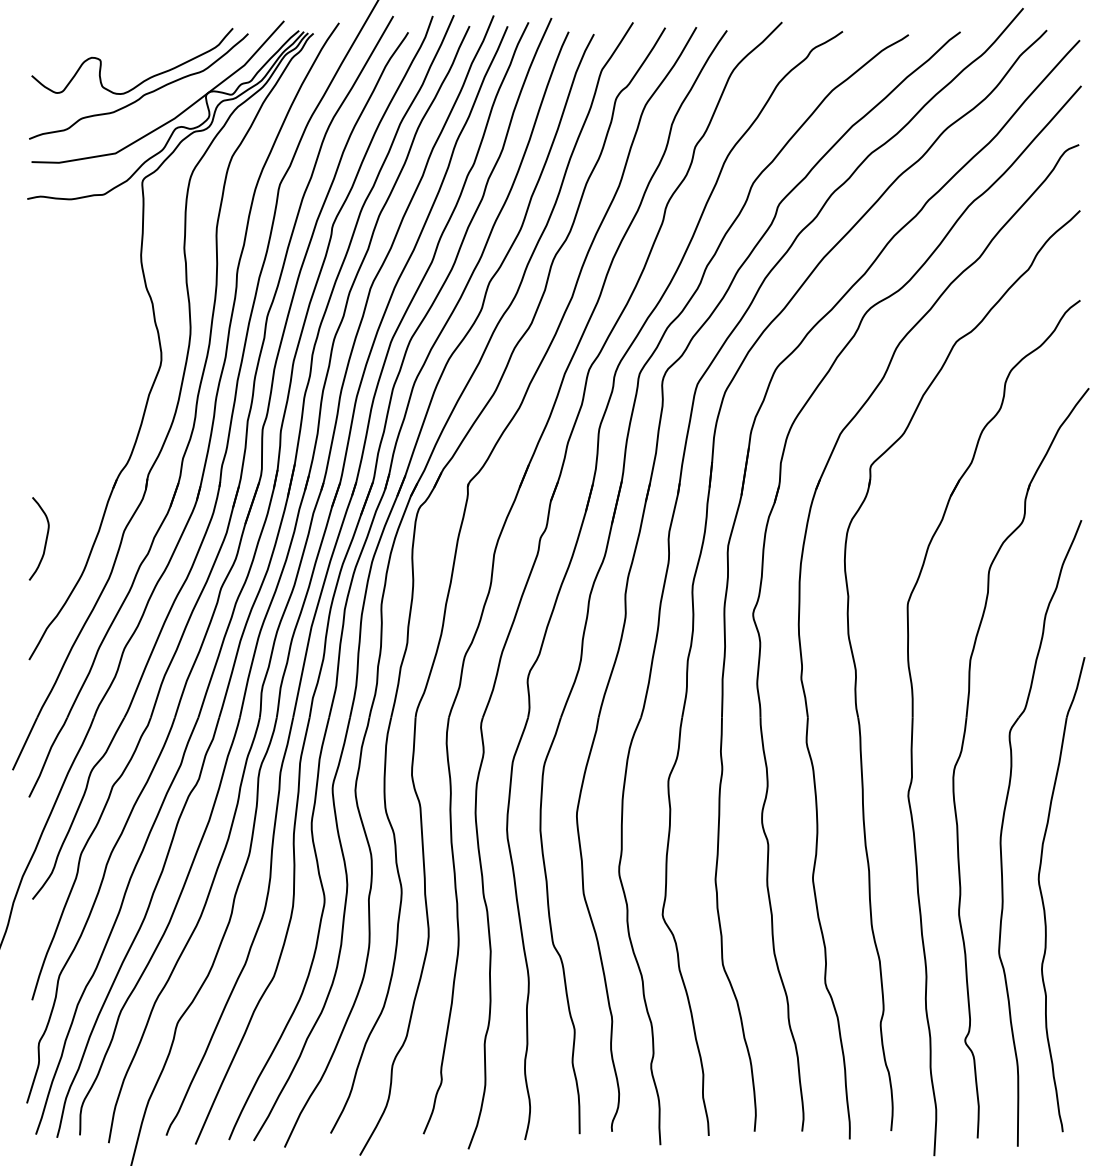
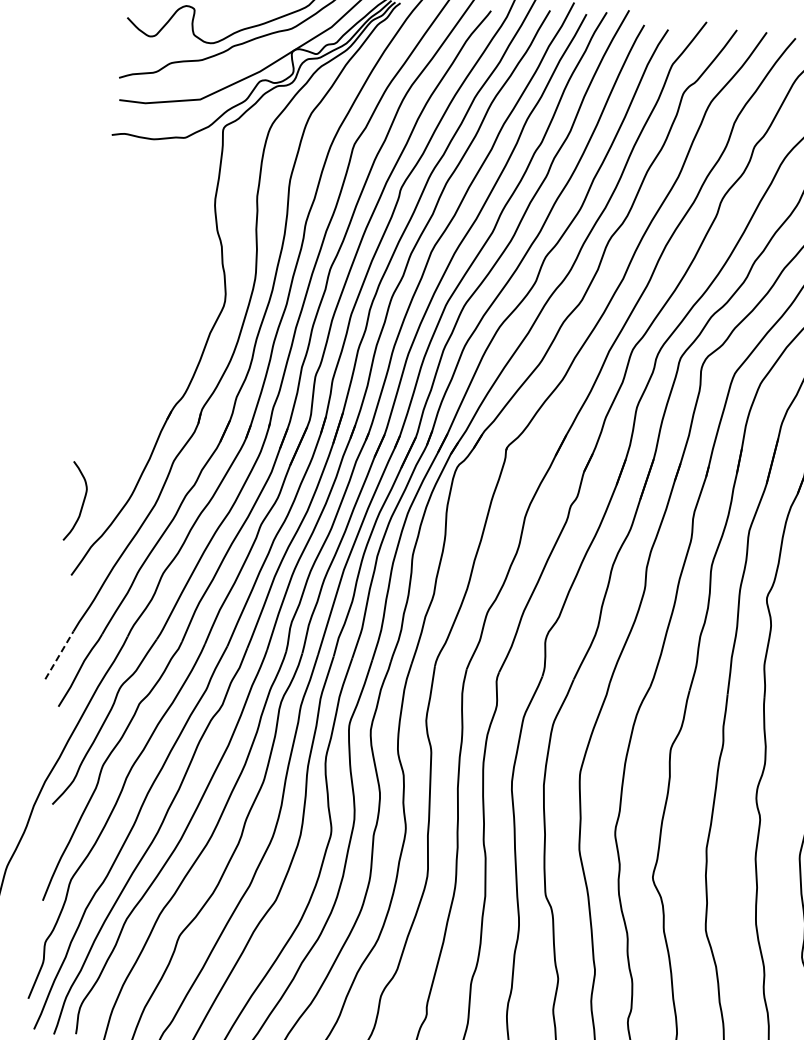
curve: (45, 538) -> (82, 501), moved
line: (24, 744) -> (58, 655), solid -> dashed

